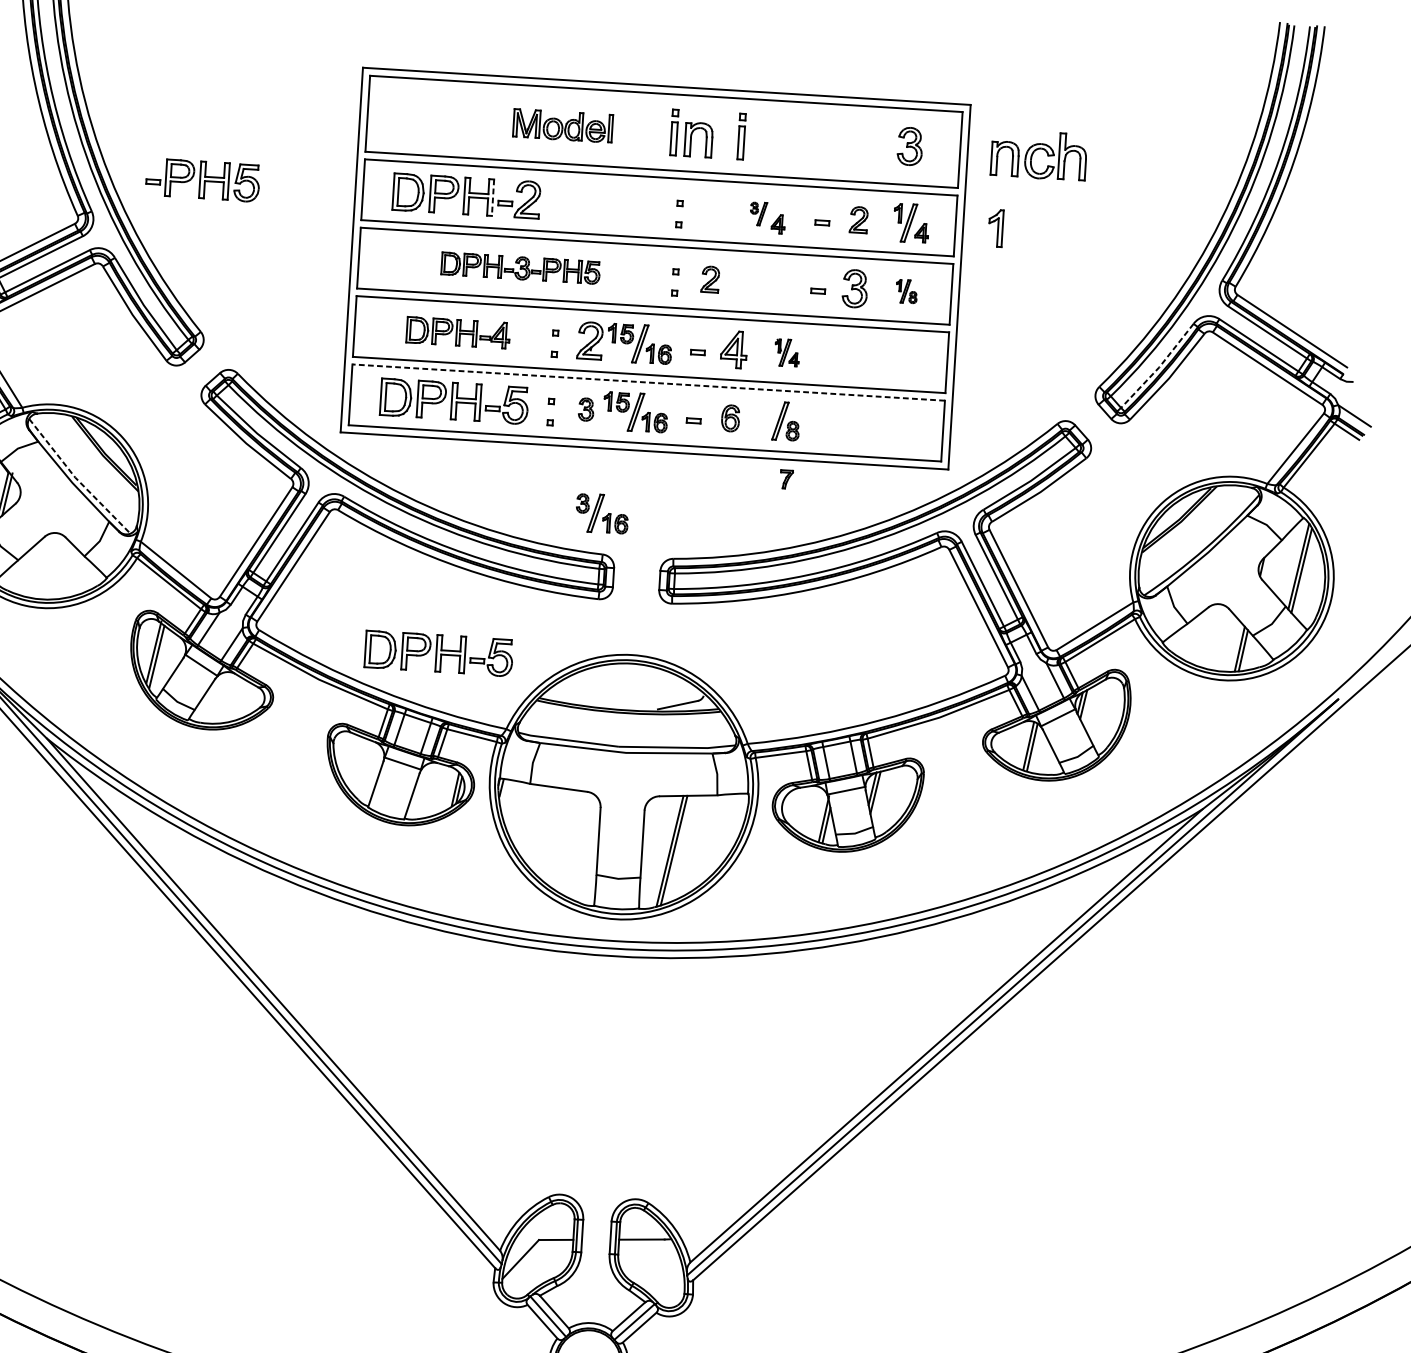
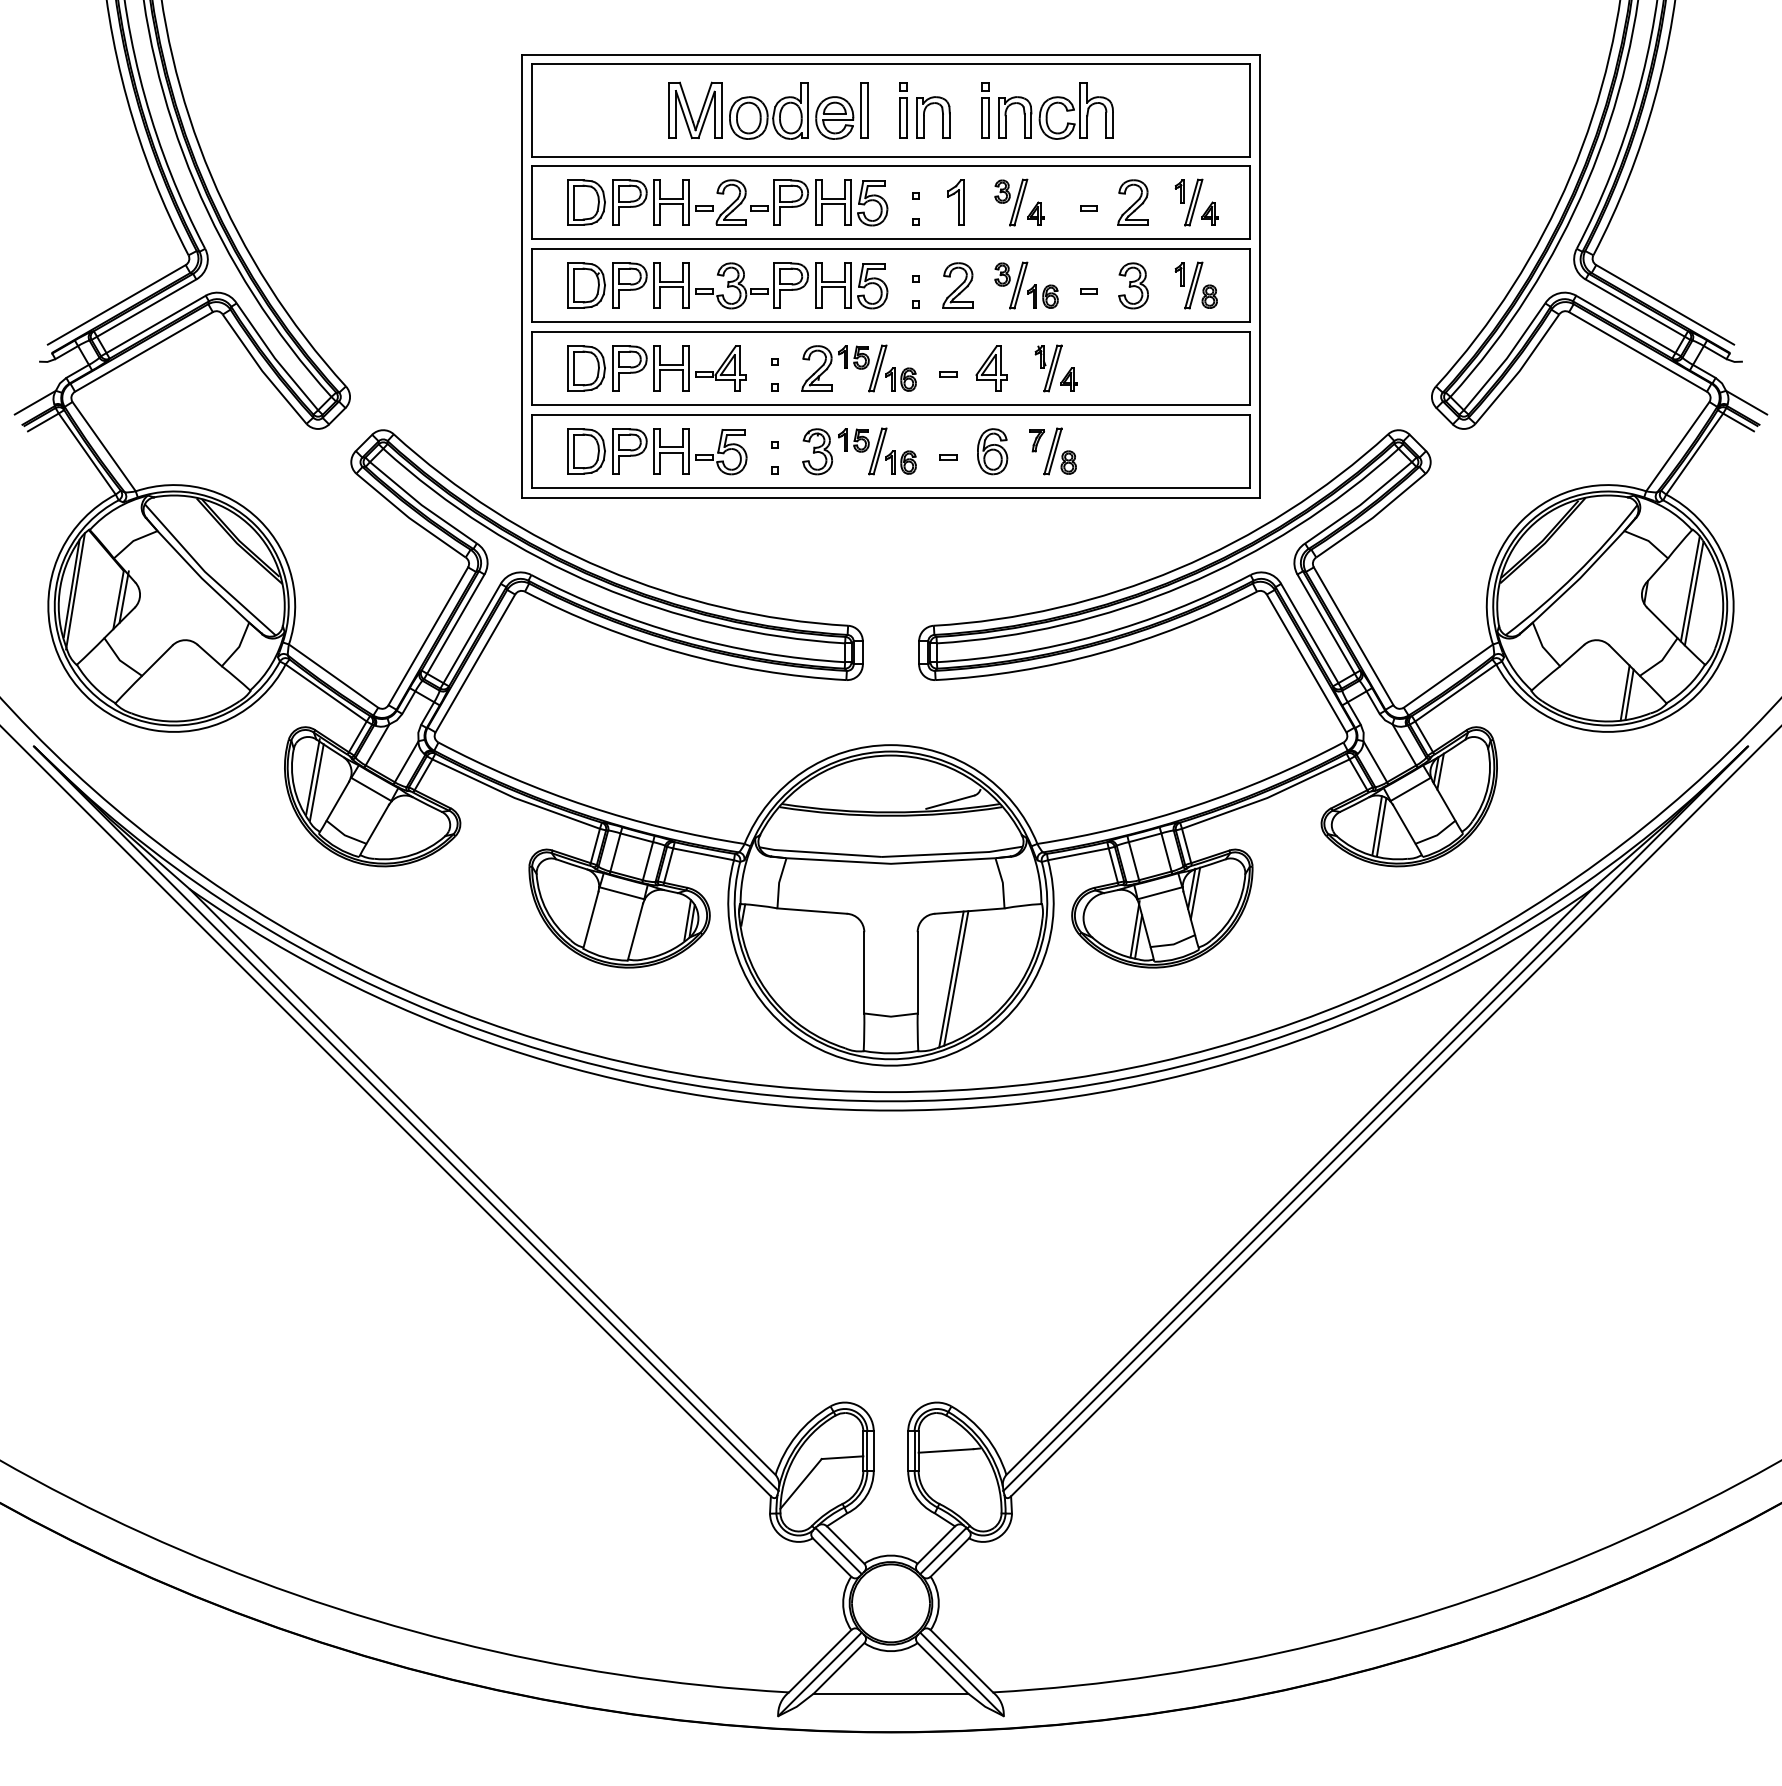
part: (563, 125) -> (768, 110), size x1.67
part: (910, 146) -> (1189, 109), removed
part: (1038, 154) -> (1055, 110), moved
part: (203, 179) -> (819, 202), moved
line: (493, 198) -> (689, 203), dashed -> solid
part: (758, 213) -> (1011, 202), size x1.67
part: (858, 219) -> (1132, 202), size x1.43
part: (995, 228) -> (955, 202), moved
part: (520, 267) -> (727, 285), size x1.67
part: (710, 279) -> (957, 285), size x1.43
part: (906, 291) -> (1195, 285), size x1.67
part: (457, 332) -> (656, 368), size x1.43
part: (786, 352) -> (1055, 368), size x1.43
line: (1158, 367) -> (1506, 358), dashed -> solid
line: (648, 382) -> (890, 414), dashed -> solid
part: (586, 409) -> (817, 451), size x1.67
part: (730, 418) -> (992, 451), size x1.43
line: (76, 479) -> (206, 573), dashed -> solid
part: (786, 479) -> (1036, 440), moved
part: (602, 513) -> (1026, 285), moved
part: (438, 653) -> (657, 757), removed

